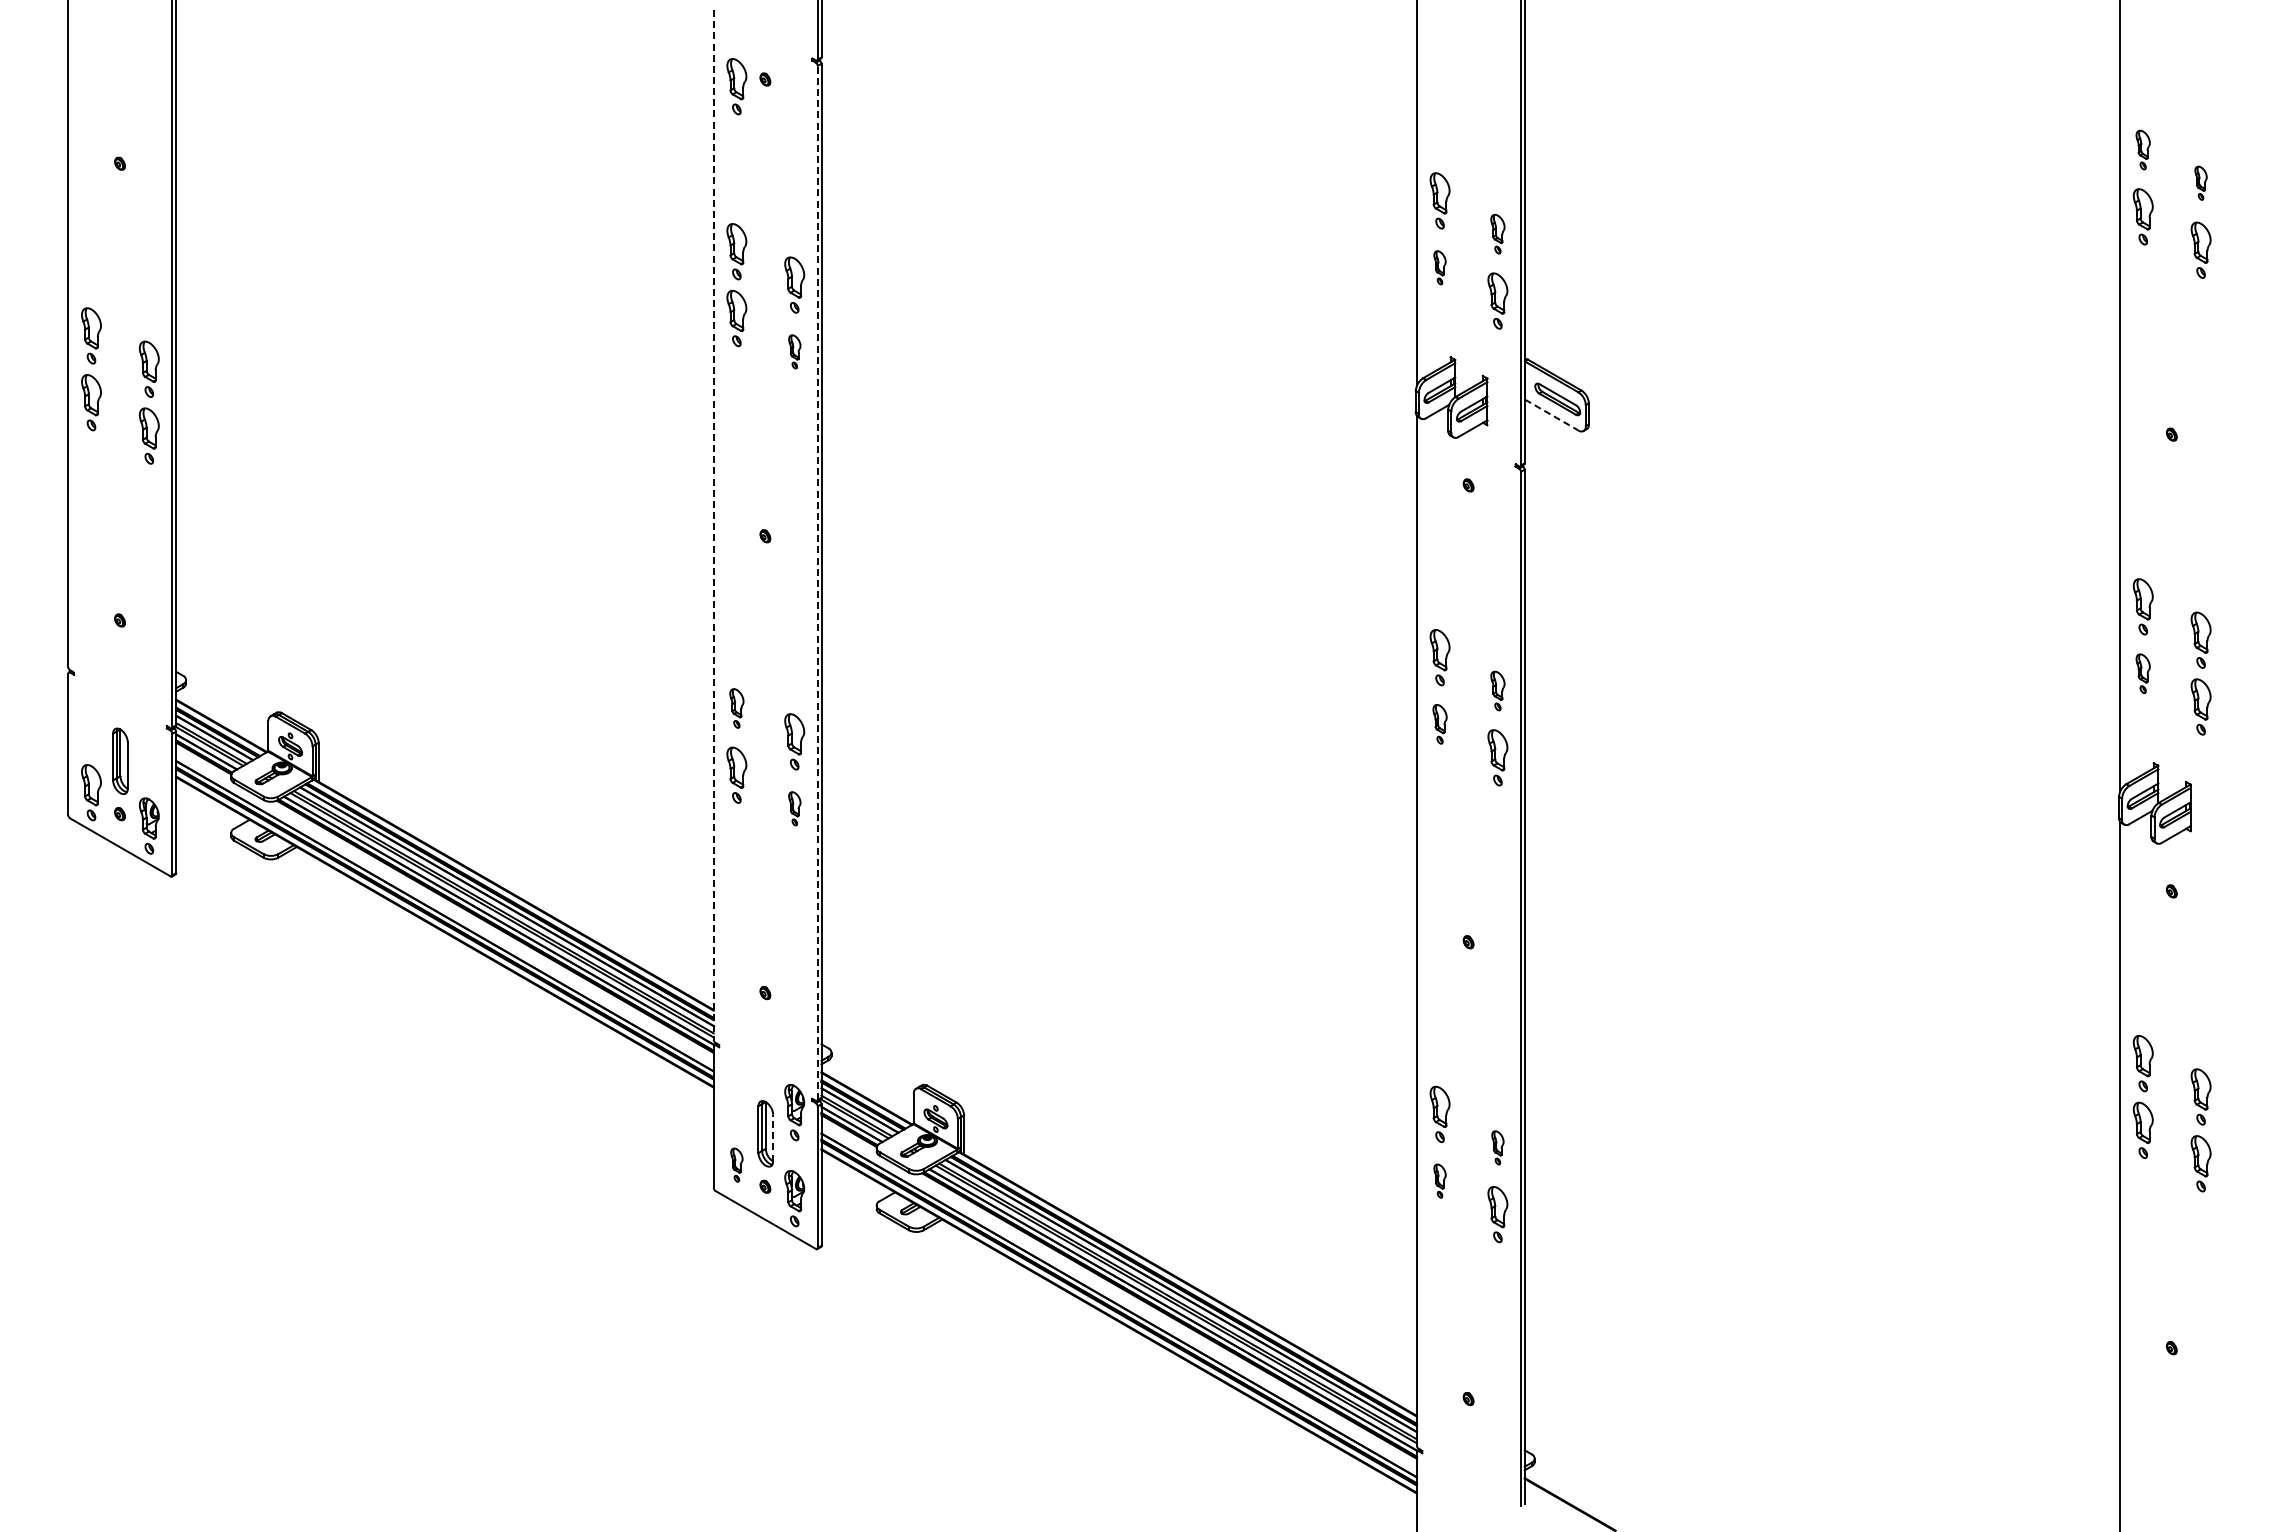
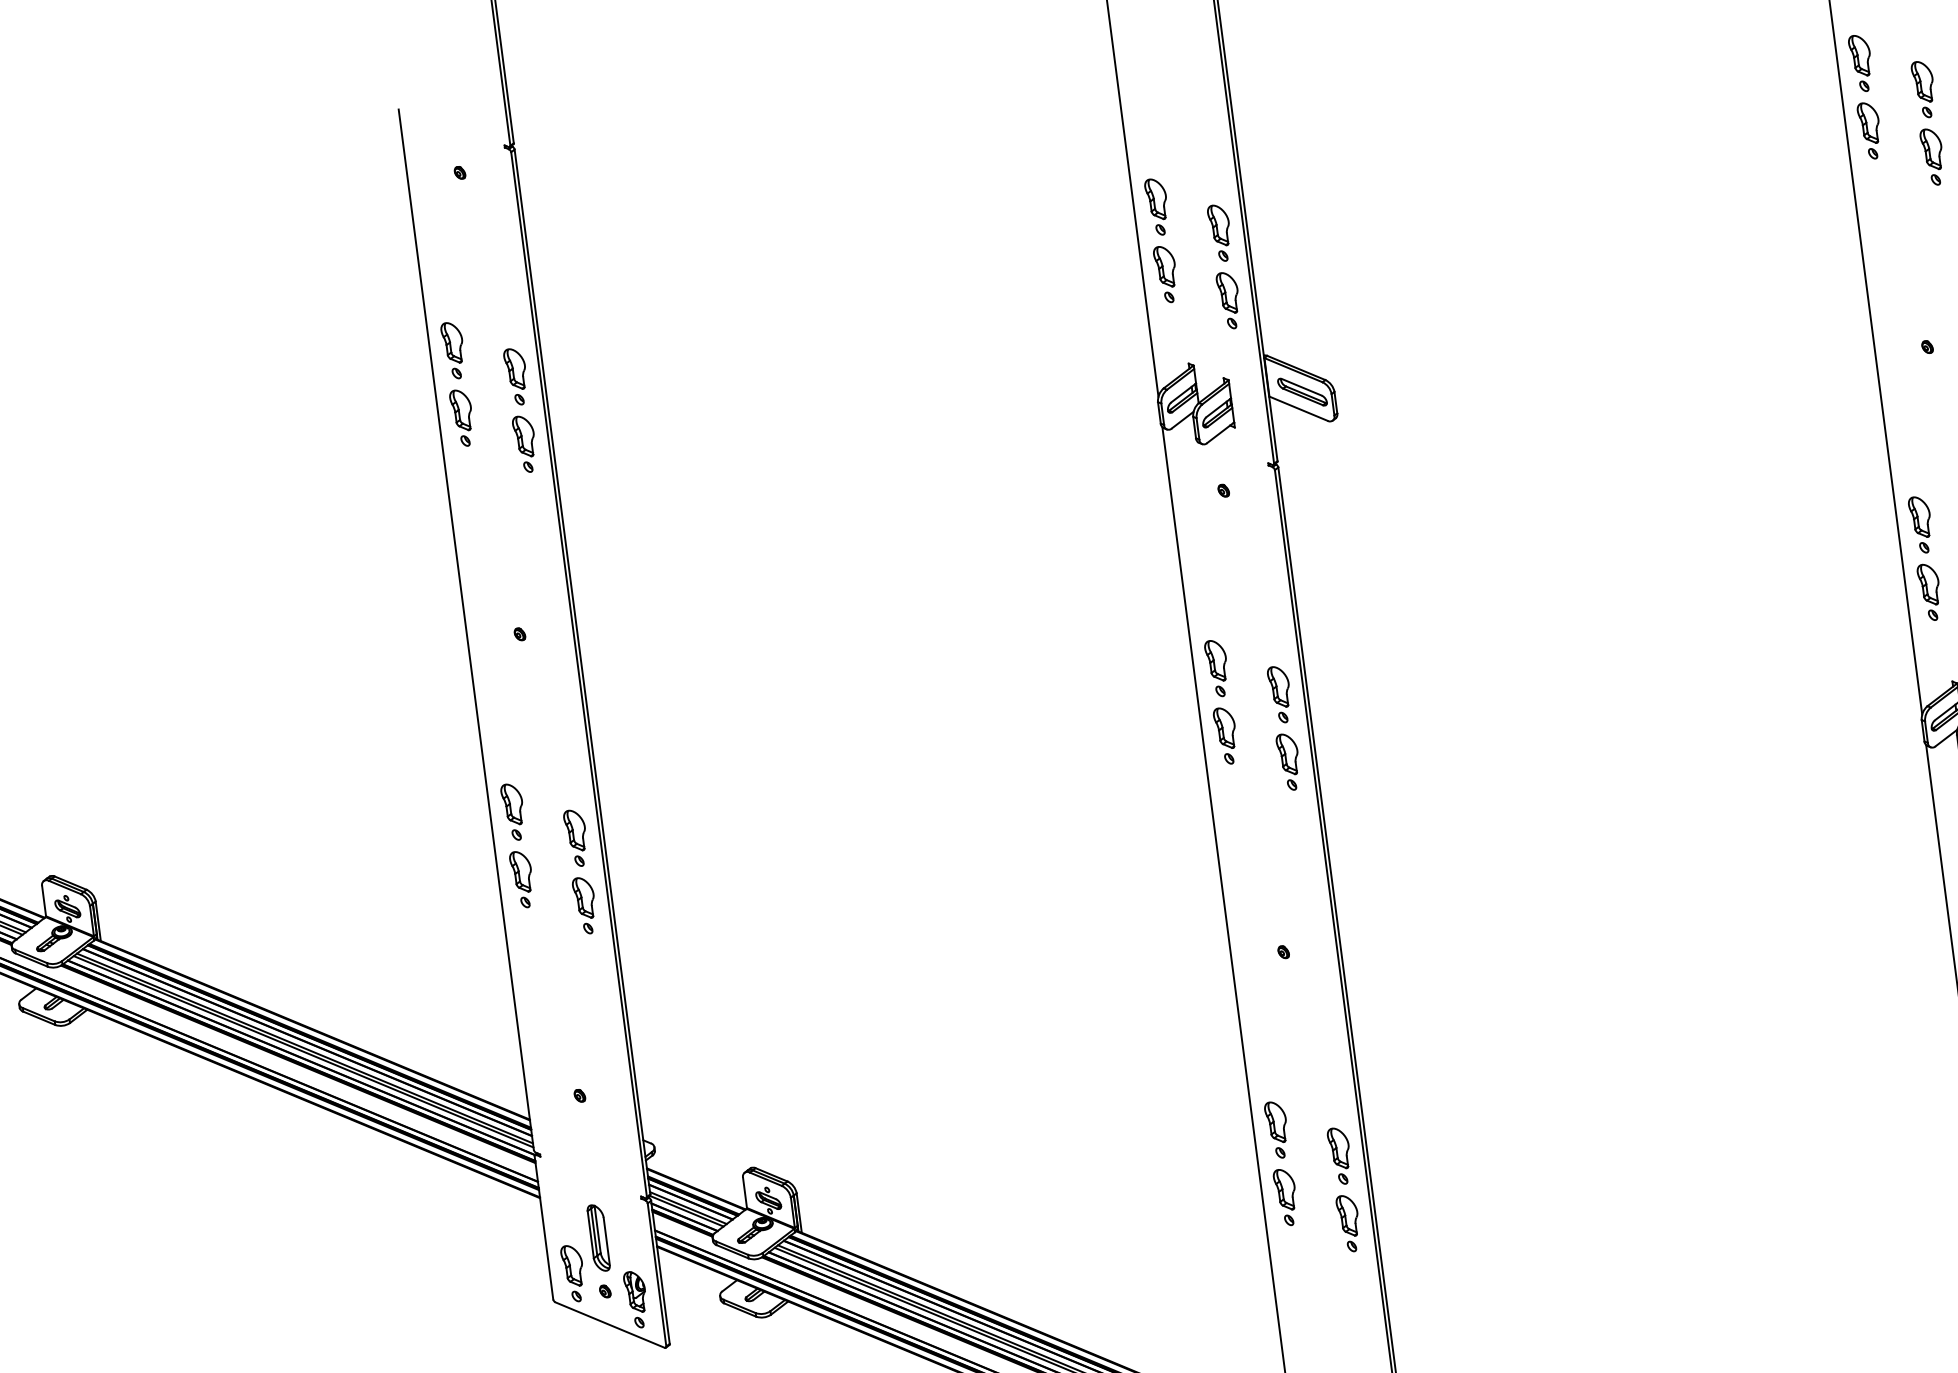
part: (736, 86) -> (431, 183), removed
part: (2142, 149) -> (1860, 62), size x1.43
part: (2200, 182) -> (1923, 88), size x1.67
part: (1497, 233) -> (1219, 232), size x1.43
part: (1439, 267) -> (1165, 274), size x1.67
part: (794, 351) -> (525, 443), size x1.67
line: (1551, 415) -> (1298, 409), dashed -> solid
line: (713, 524) -> (465, 629), dashed -> solid
line: (817, 582) -> (578, 674), dashed -> solid
part: (2142, 673) -> (1929, 592), size x1.43
part: (1497, 690) -> (1279, 694), size x1.43
part: (736, 708) -> (513, 812), size x1.43
part: (1439, 723) -> (1225, 735), size x1.43
part: (794, 808) -> (585, 905), size x1.67
part: (794, 1112) -> (624, 1212), removed
line: (773, 1137) -> (607, 1240), dashed -> solid
part: (1497, 1147) -> (1339, 1155), size x1.67
part: (736, 1164) -> (573, 1272), size x1.67
part: (1439, 1180) -> (1285, 1196), size x1.67

